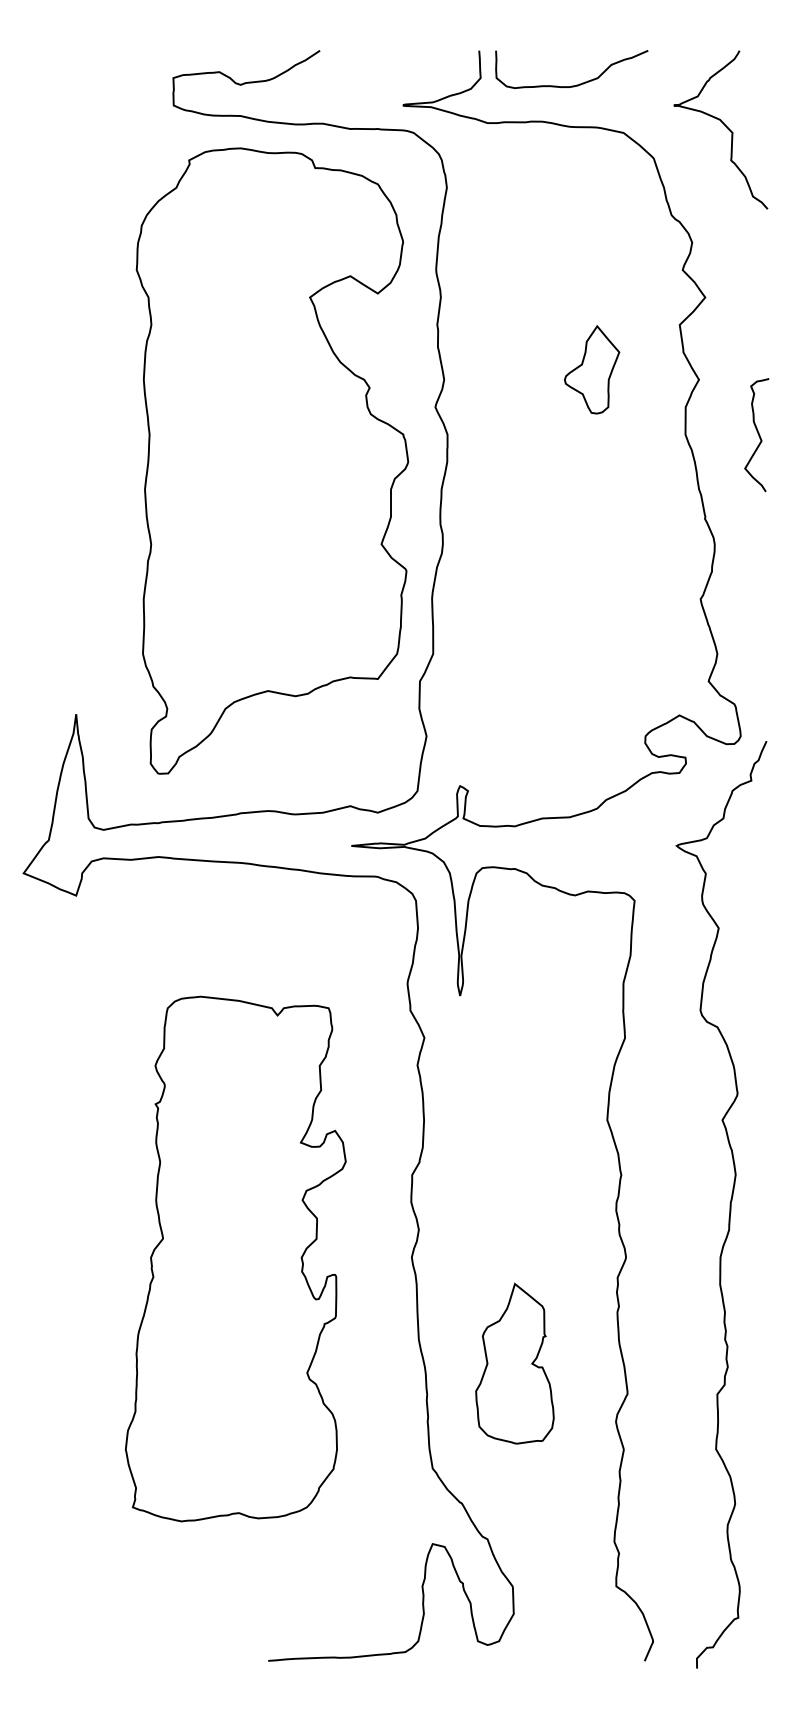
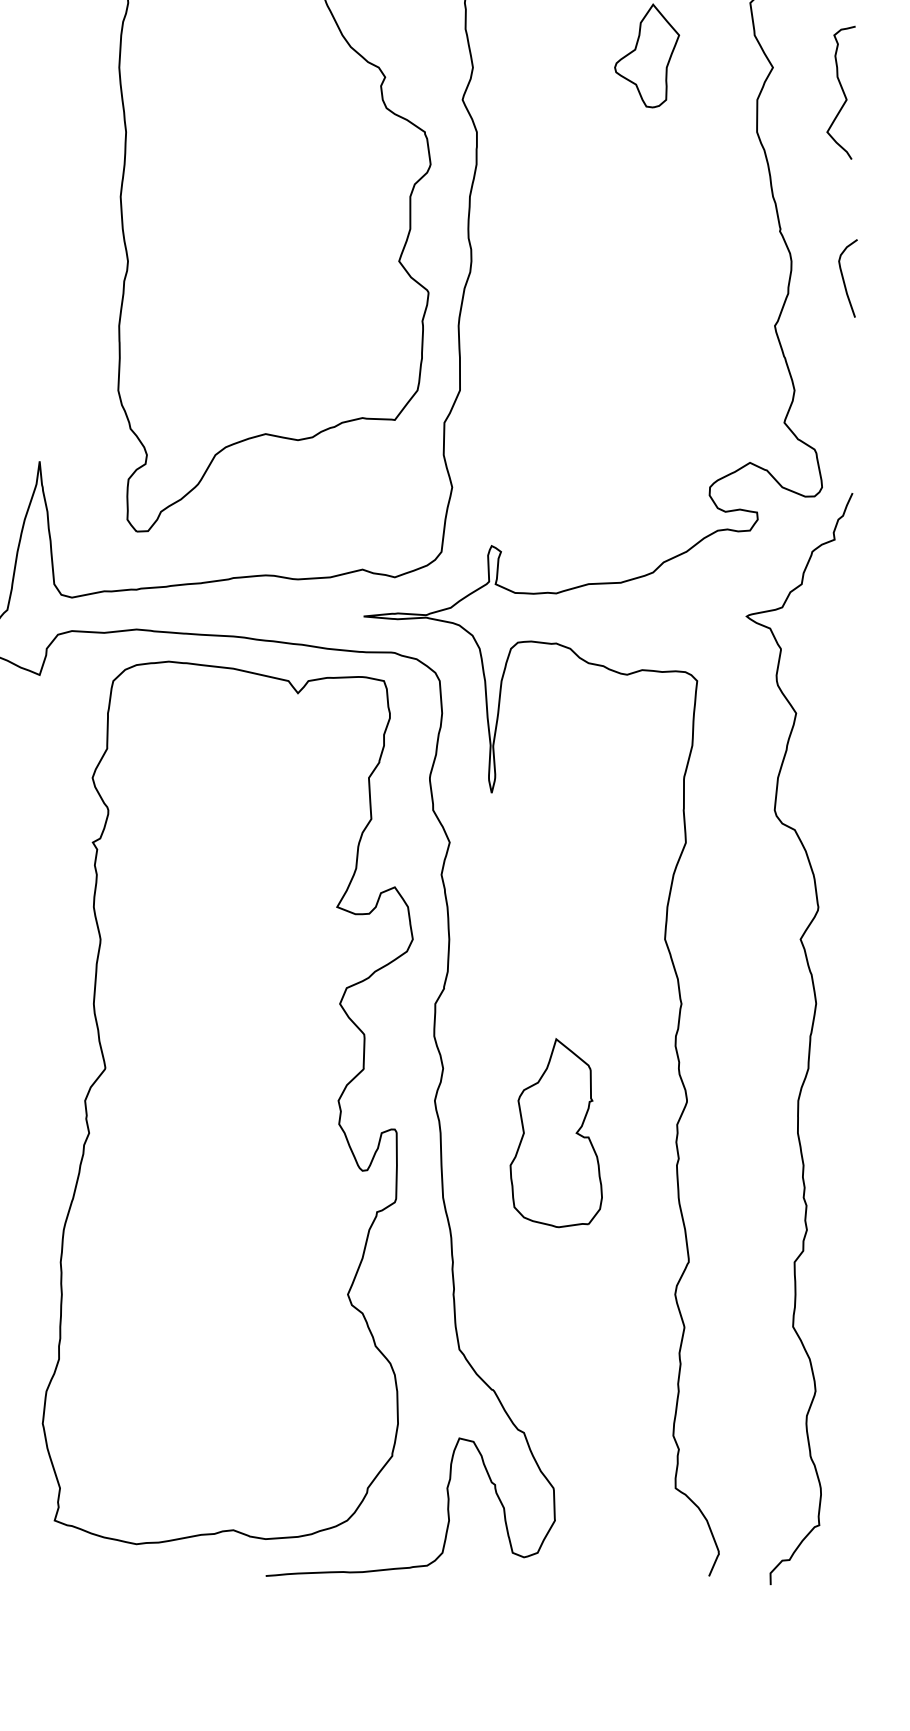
curve: (758, 435) -> (843, 93), moved
curve: (759, 558) -> (844, 278), added
part: (235, 1258) -> (227, 1102), size x1.43
part: (514, 1363) -> (555, 1132), moved

